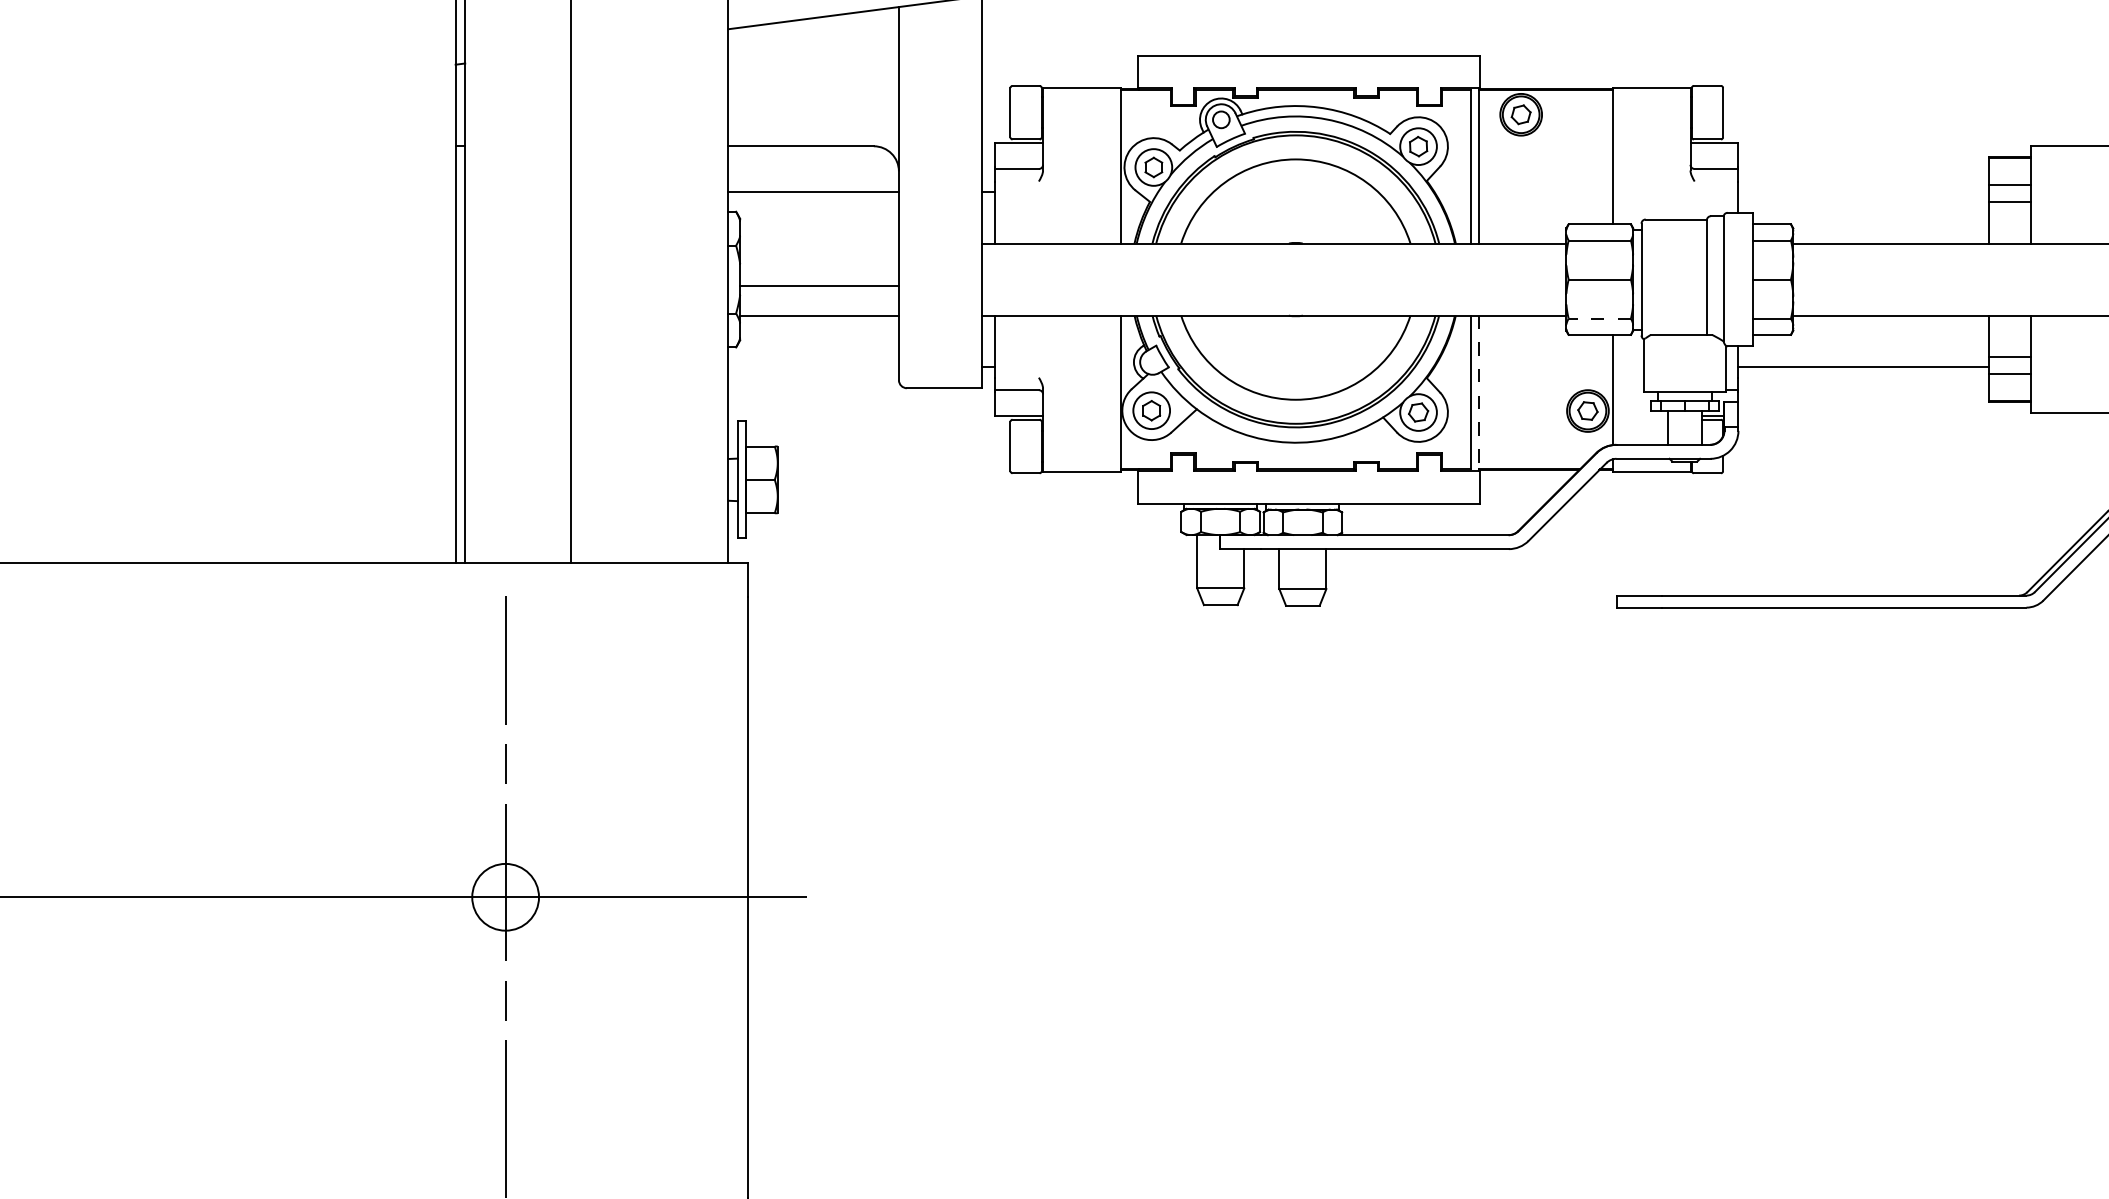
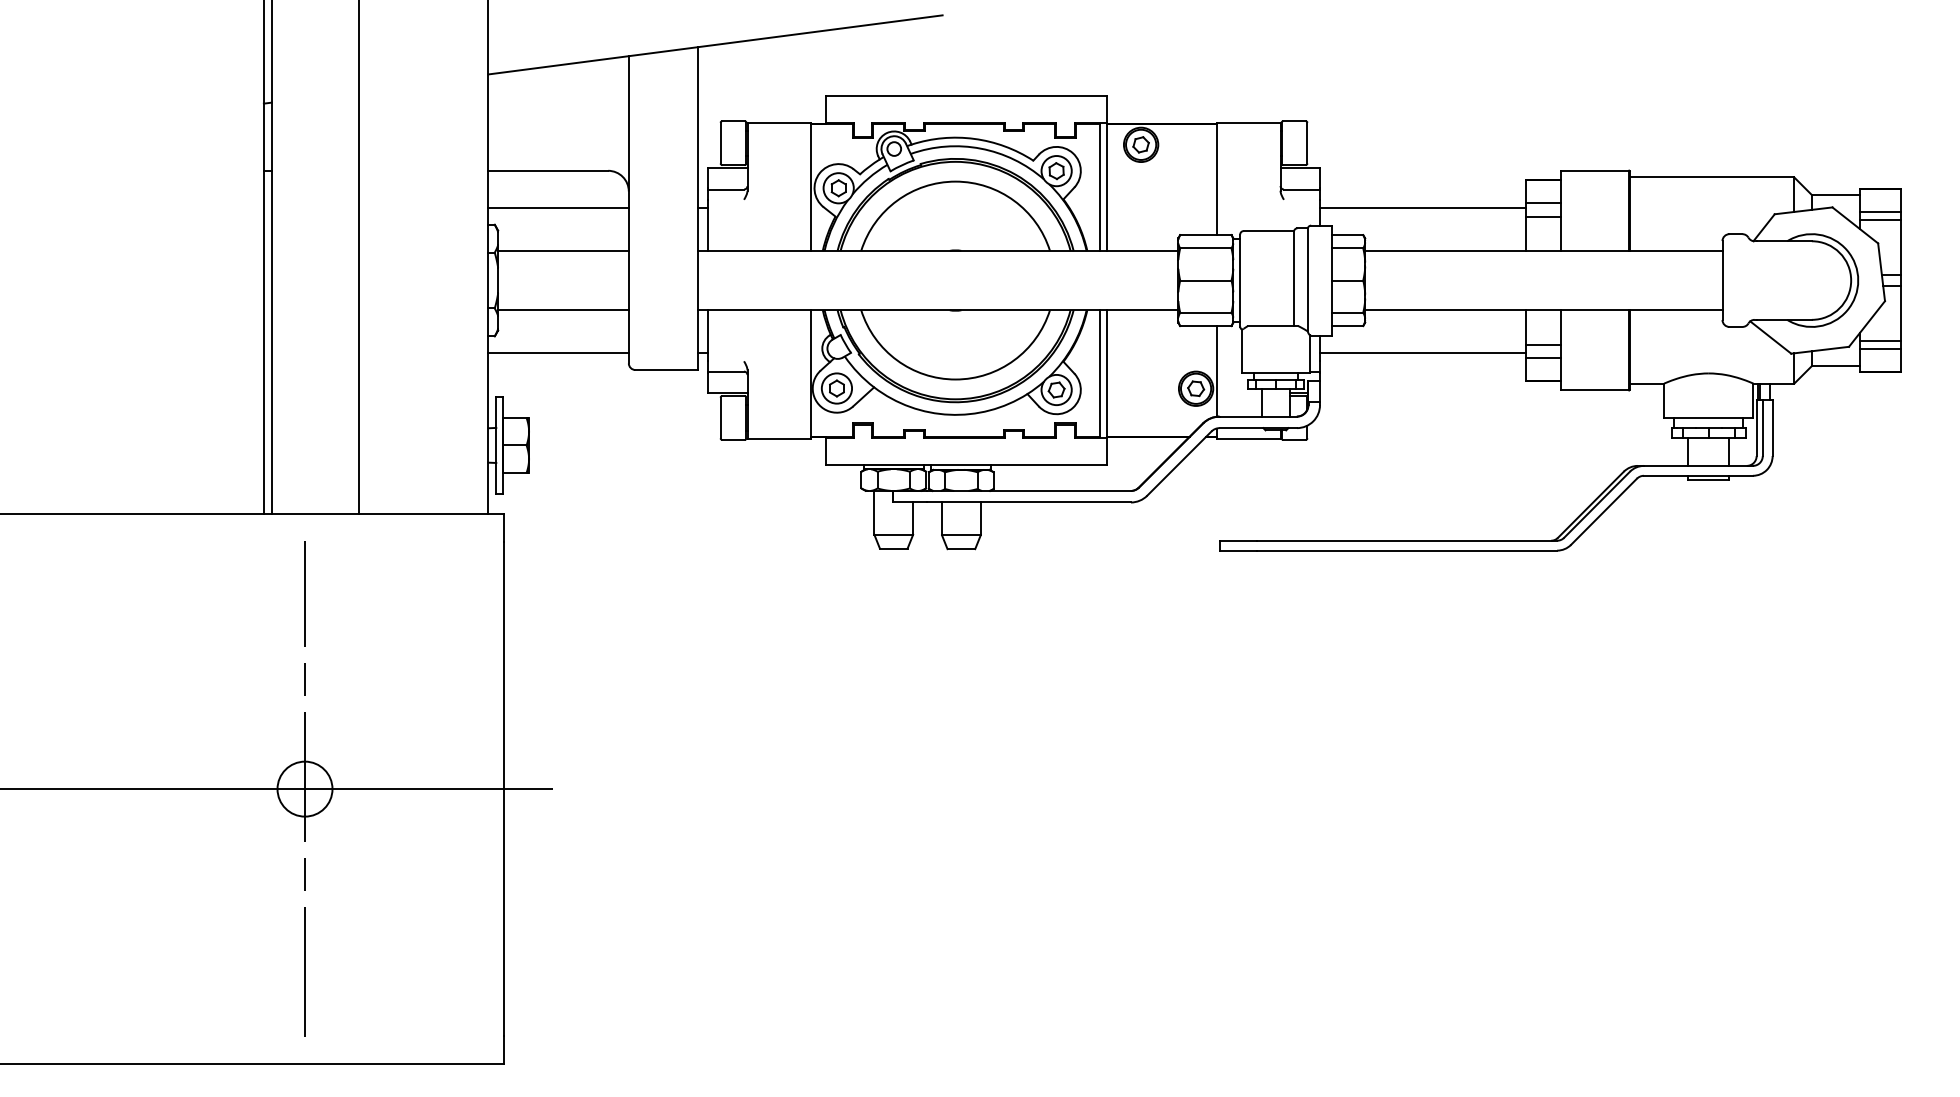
line: (1862, 192) -> (1422, 208), added
line: (819, 285) -> (563, 250), moved
line: (1599, 318) -> (1205, 312), dashed -> solid
line: (813, 366) -> (558, 352), added
line: (1479, 393) -> (1106, 374), dashed -> solid

